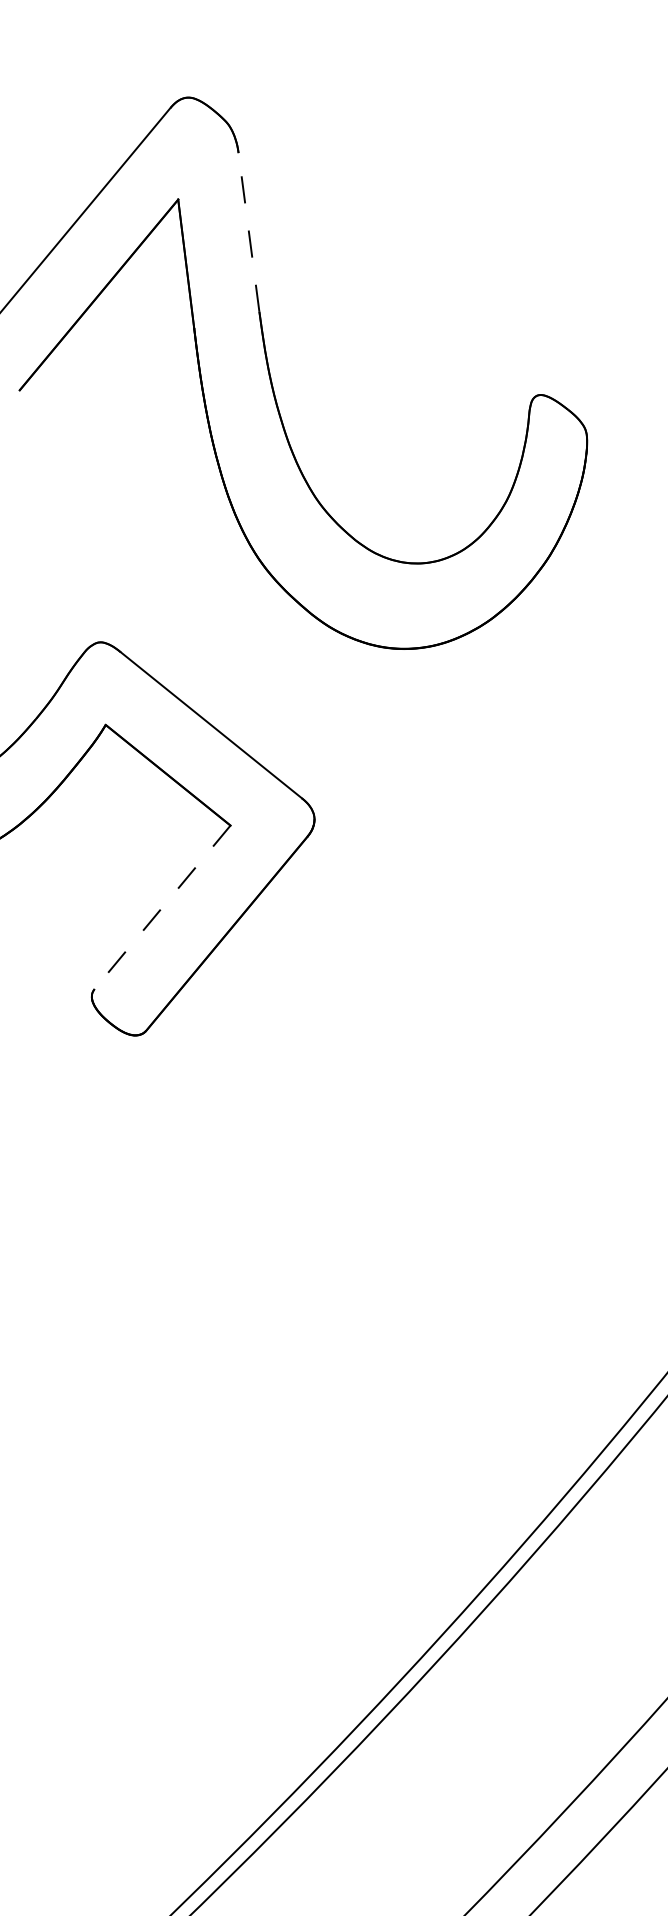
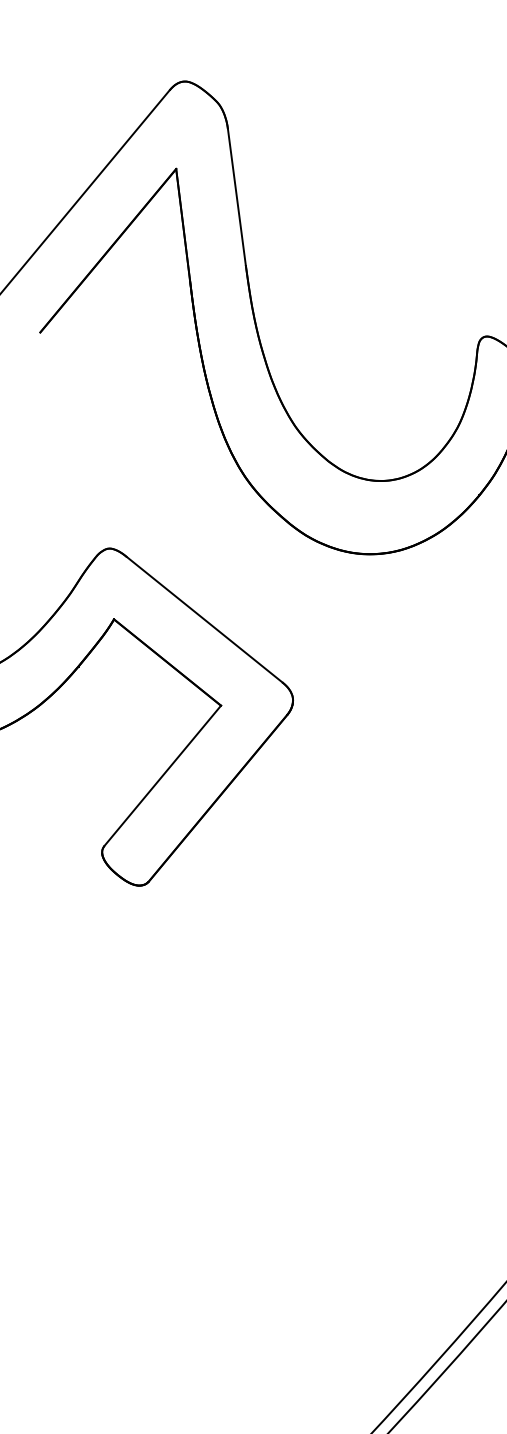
line: (248, 232) -> (236, 197), dashed -> solid
line: (162, 907) -> (162, 775), dashed -> solid

